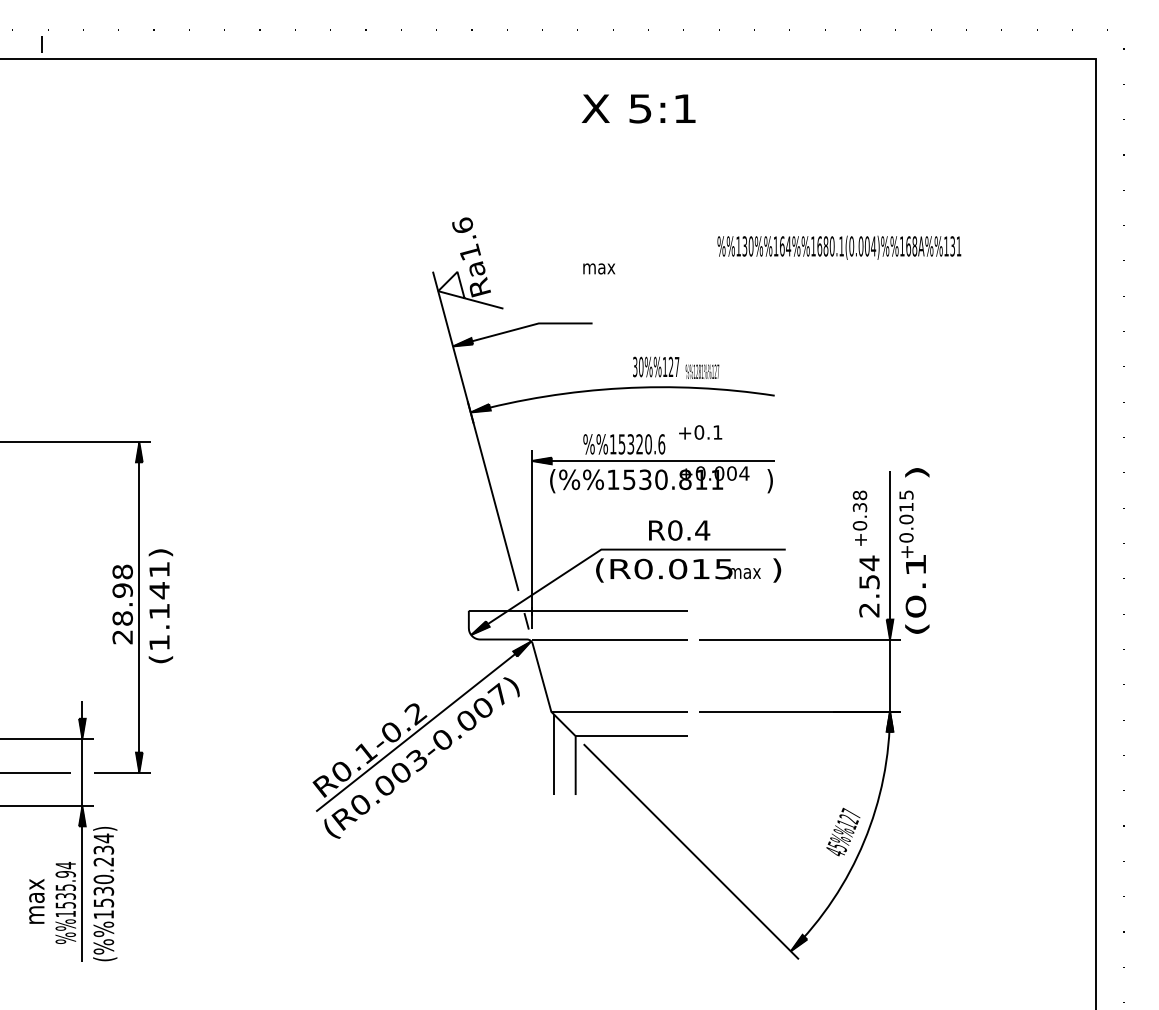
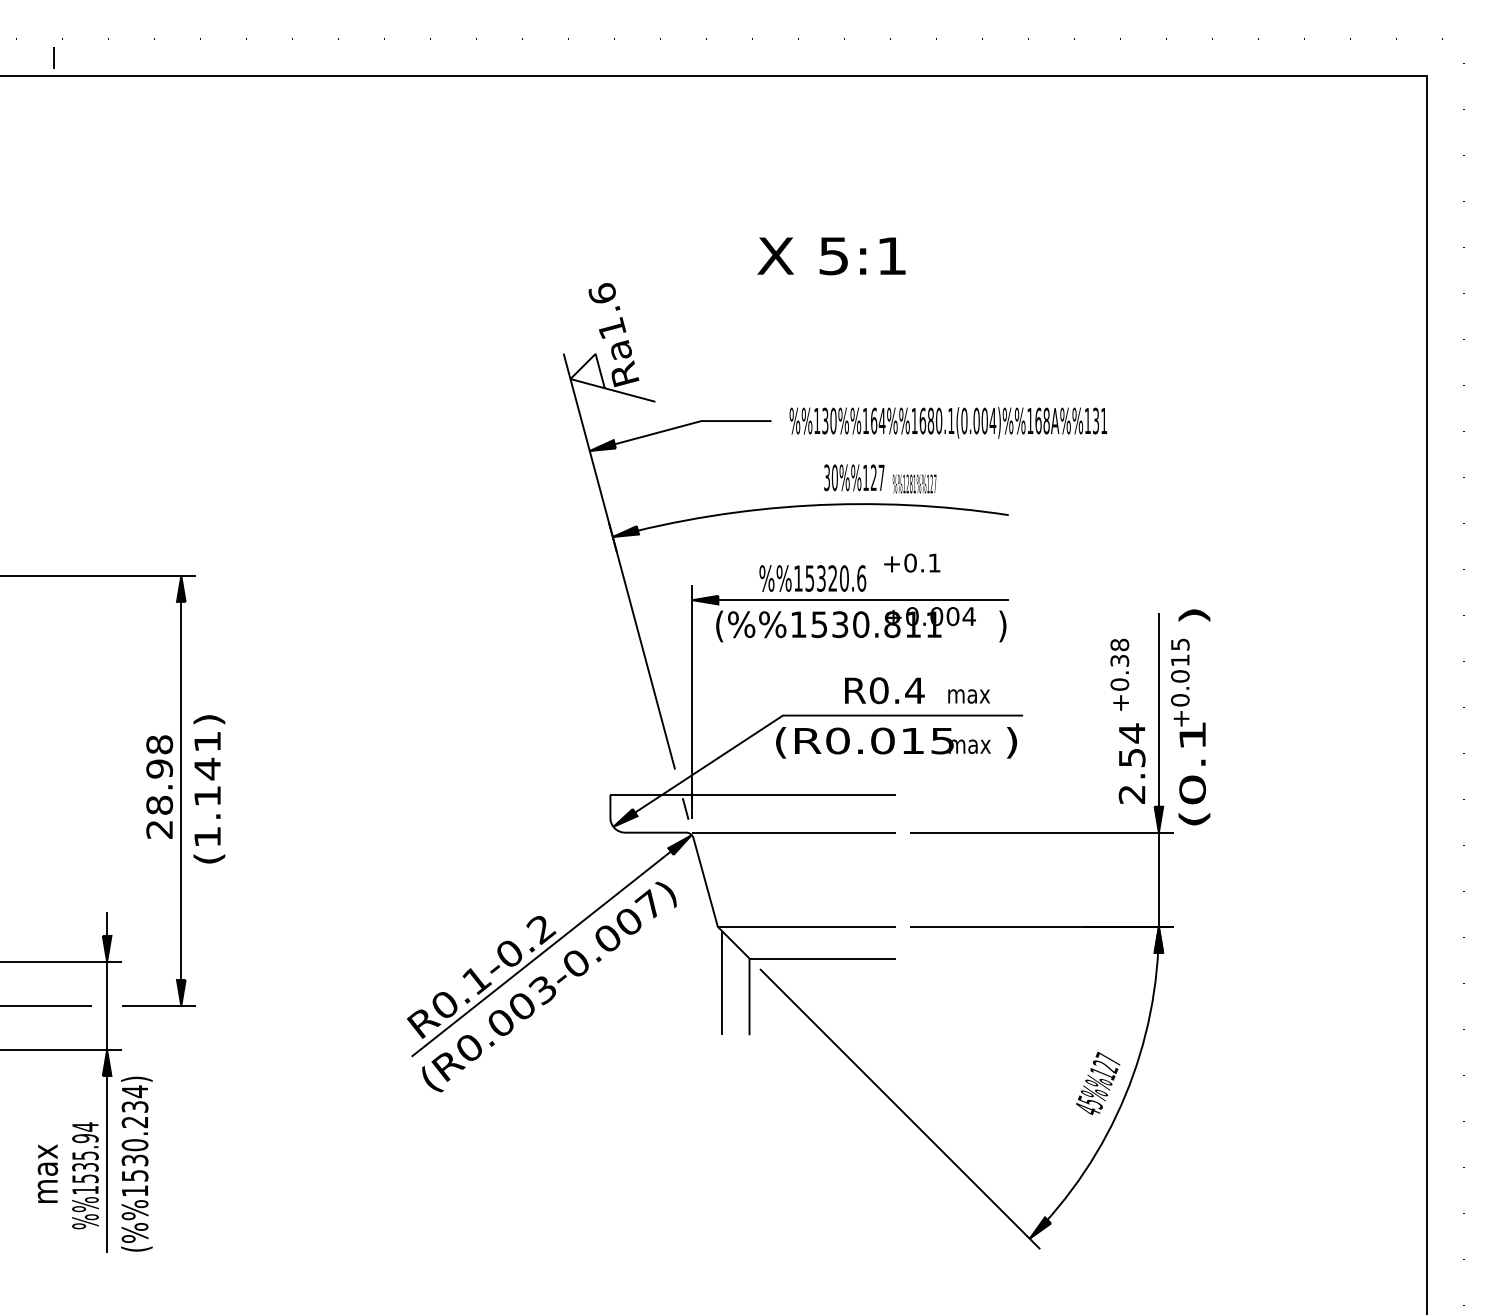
text: (638, 108) -> (831, 255), moved
part: (839, 247) -> (948, 422), moved
text: (599, 268) -> (969, 695), moved

